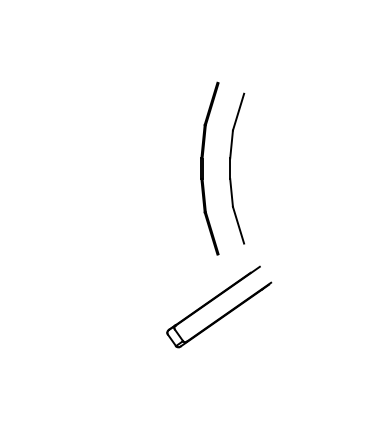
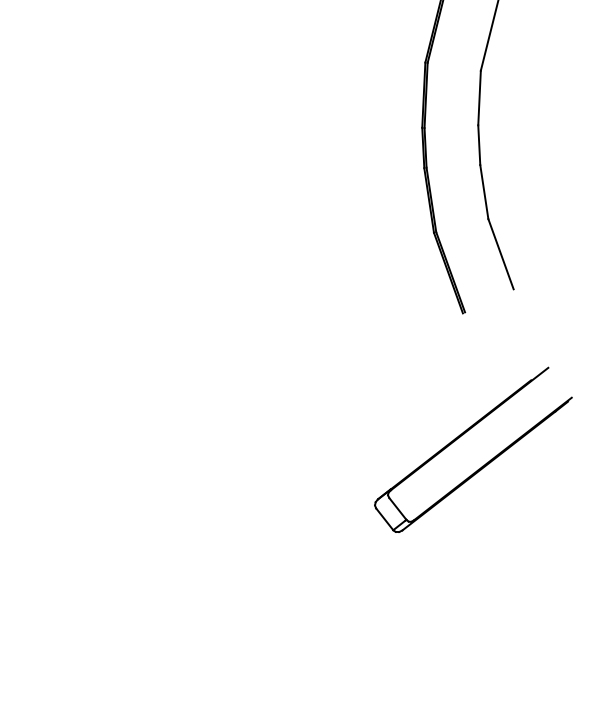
part: (213, 300) -> (461, 437), moved

